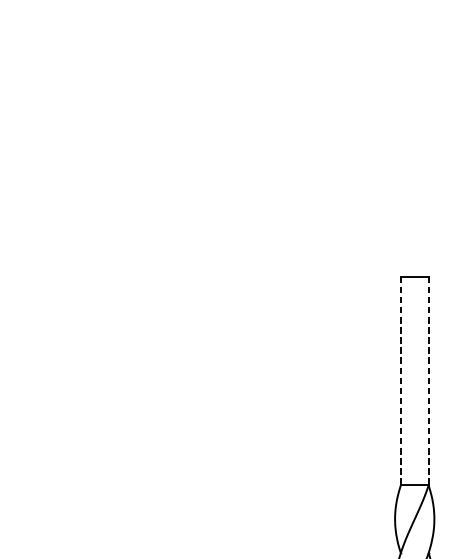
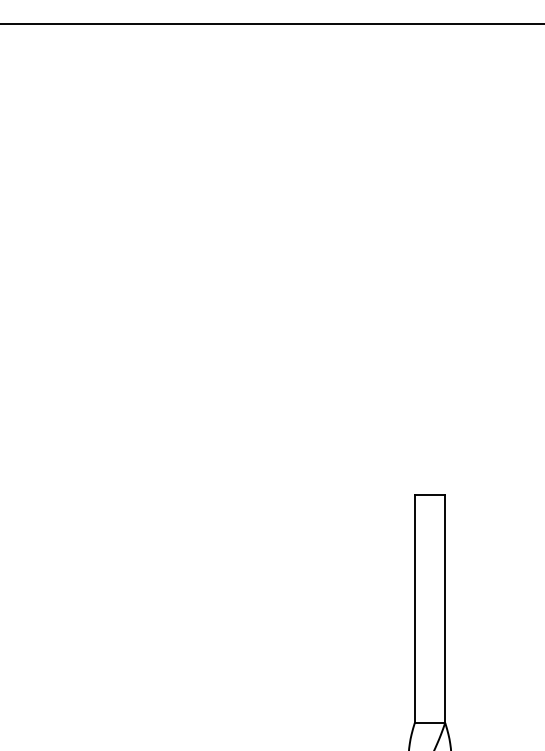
line: (400, 381) -> (414, 609), dashed -> solid
line: (428, 381) -> (445, 609), dashed -> solid

